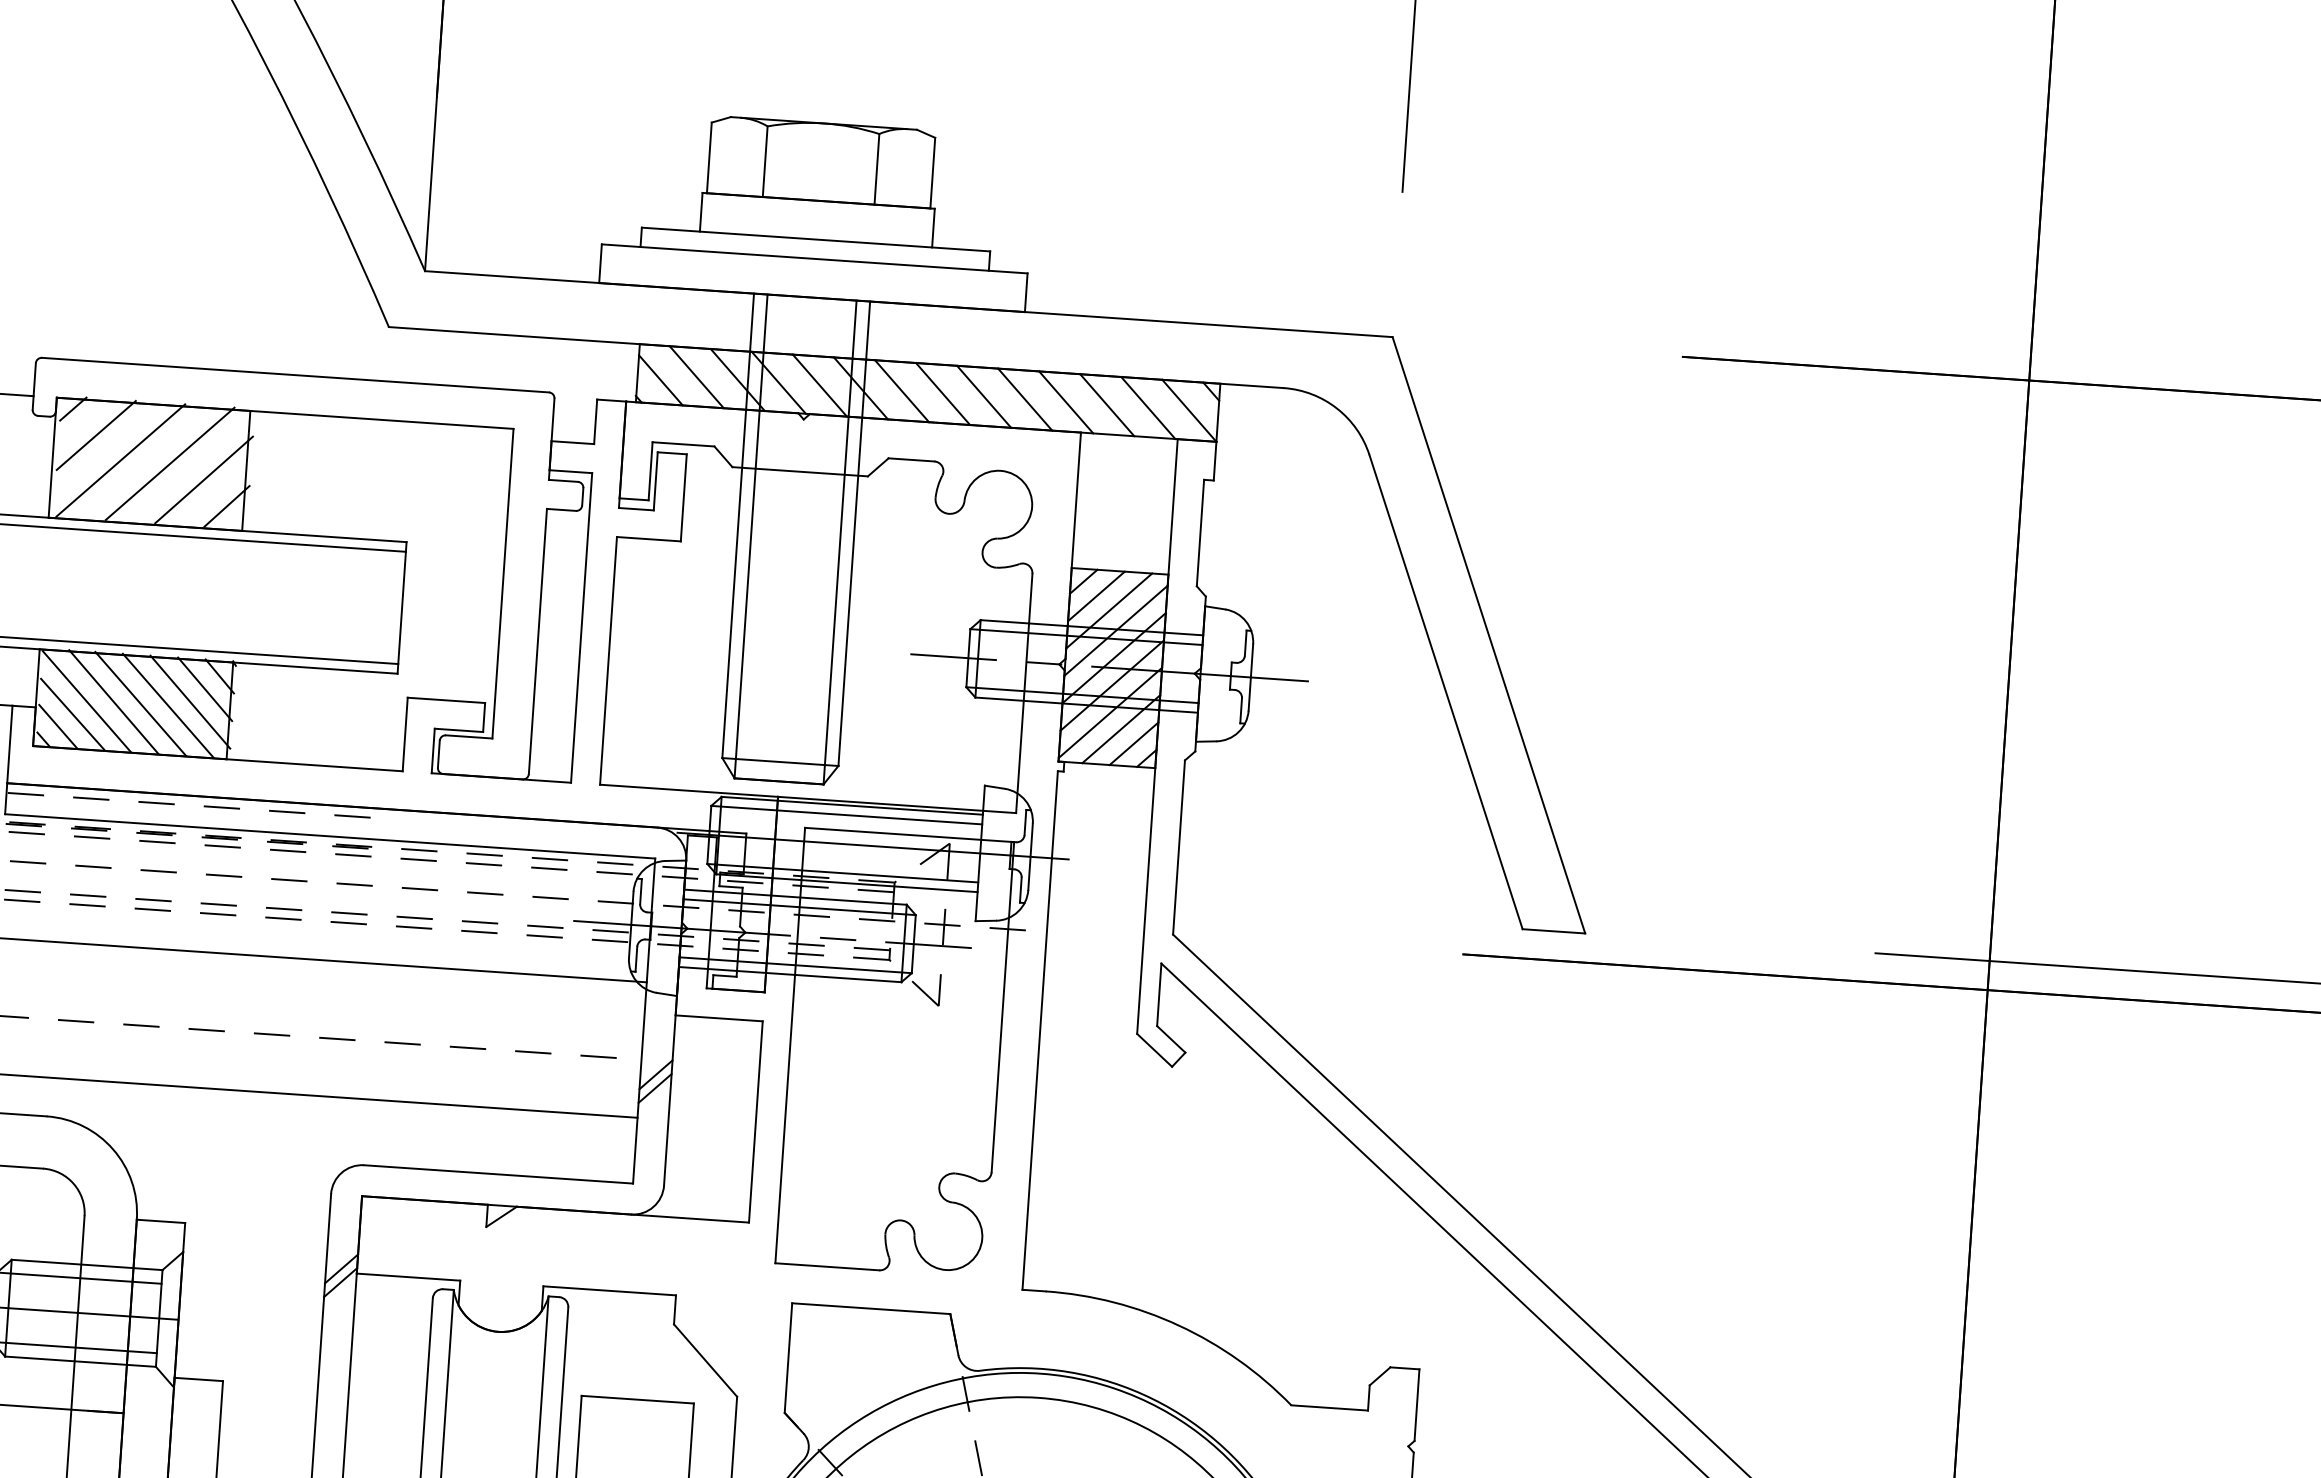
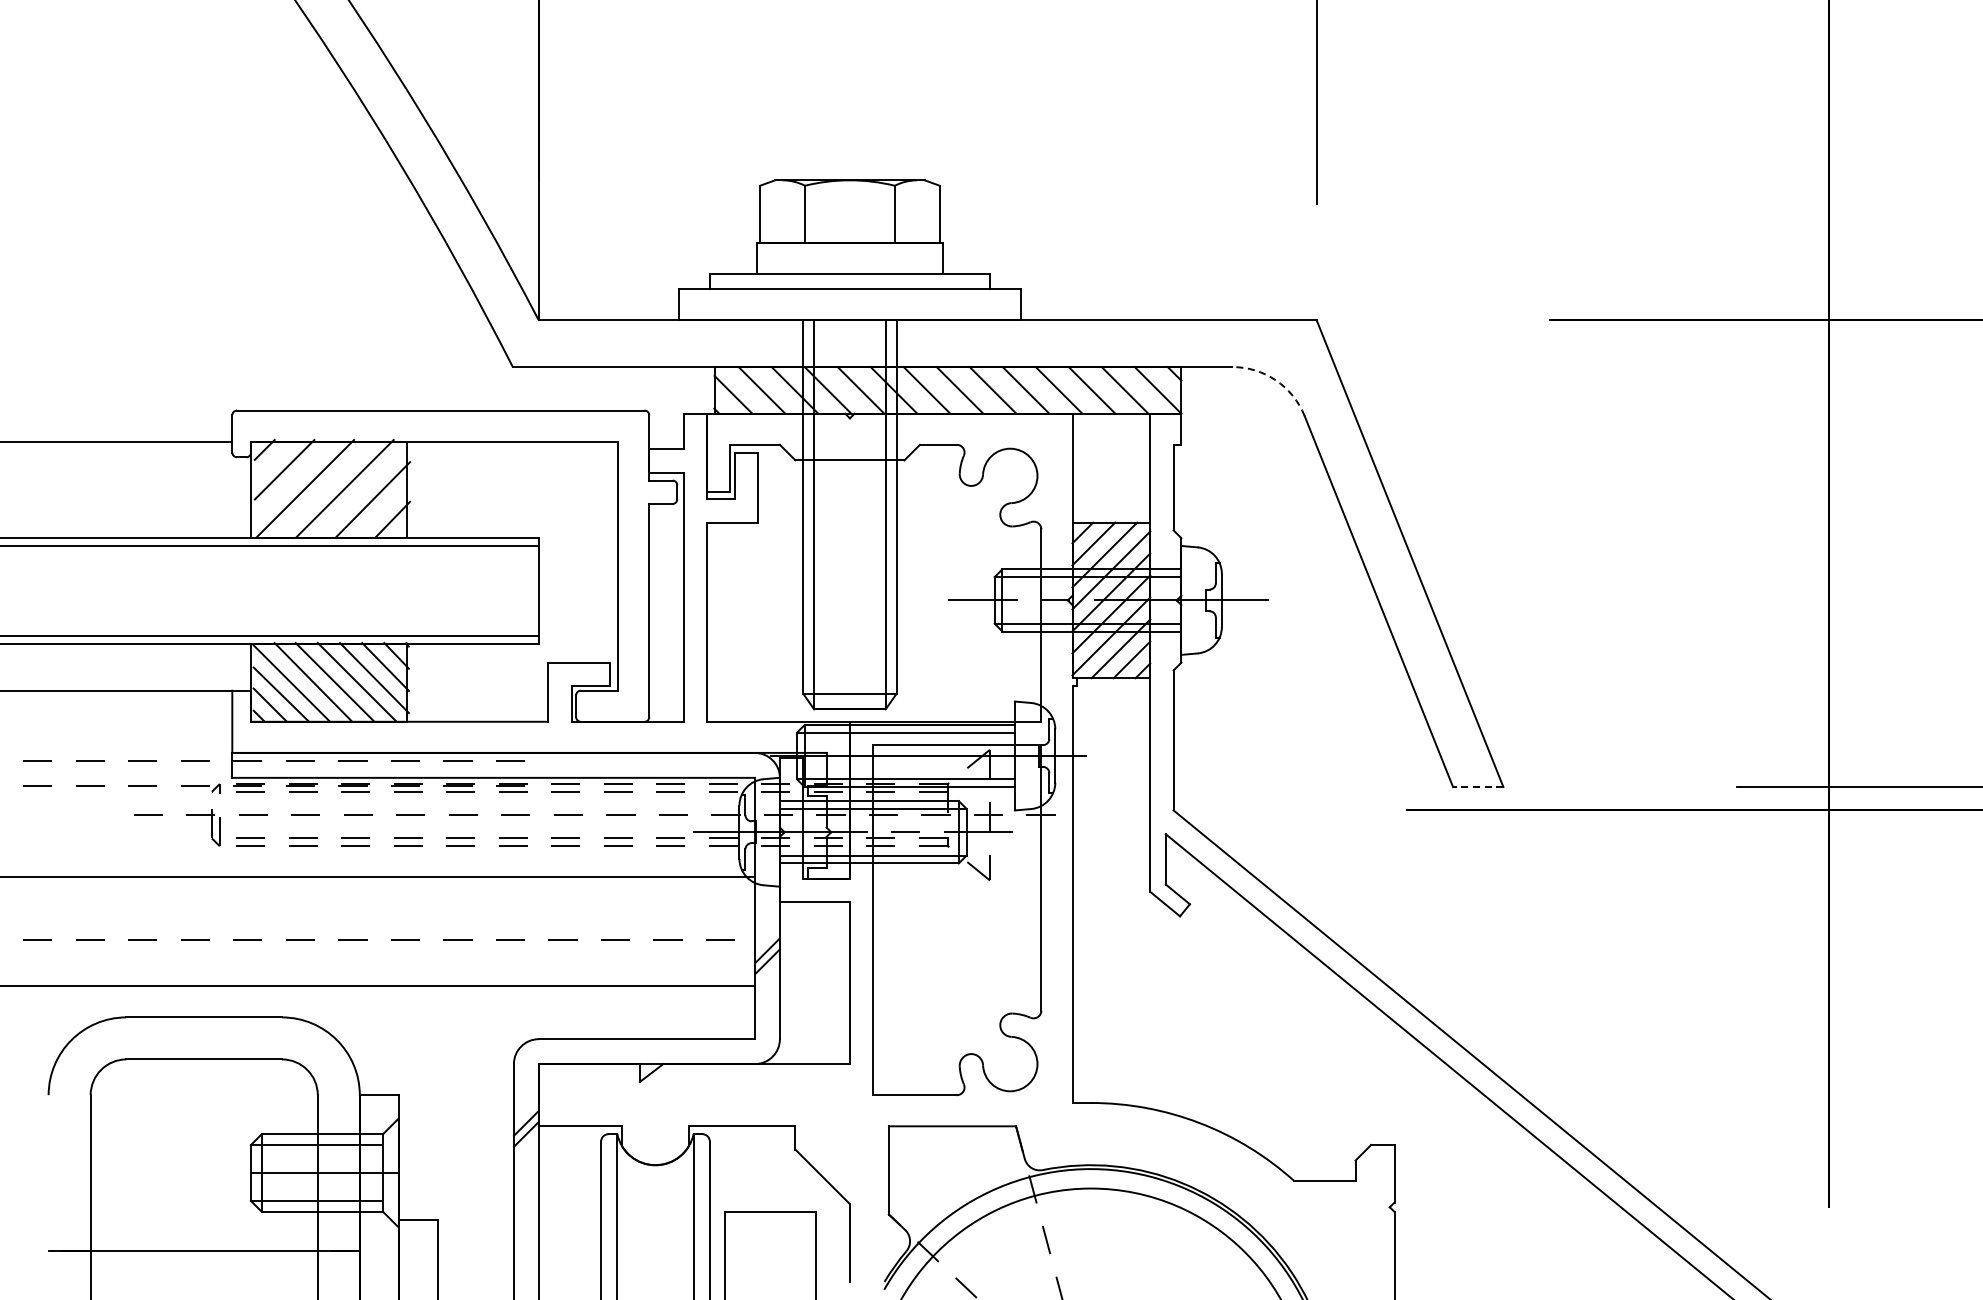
arc: (1337, 408) -> (1276, 380), solid -> dashed
line: (1552, 931) -> (1477, 787), solid -> dashed

